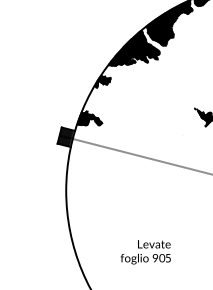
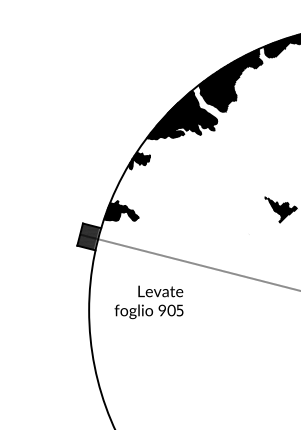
text: (145, 252) -> (148, 302), moved

